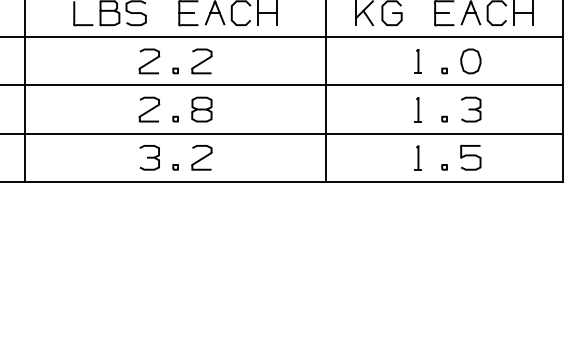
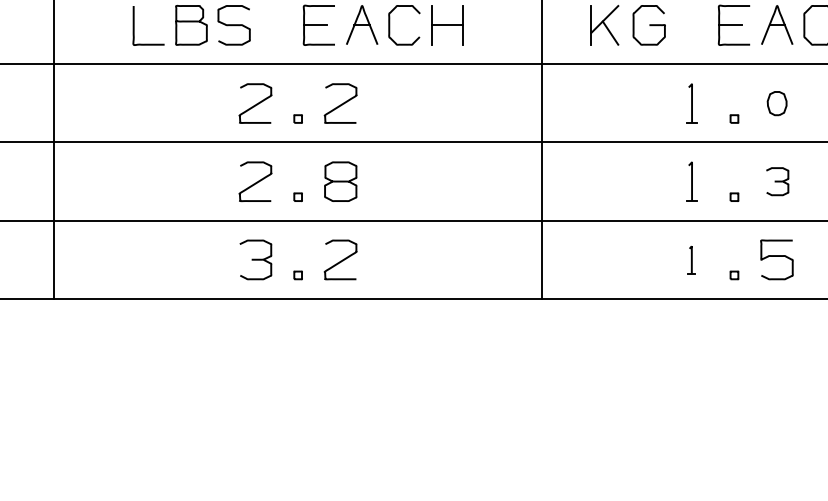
part: (470, 61) -> (776, 103), size x0.6
part: (471, 109) -> (778, 181), size x0.7
part: (417, 157) -> (690, 259), size x0.7

